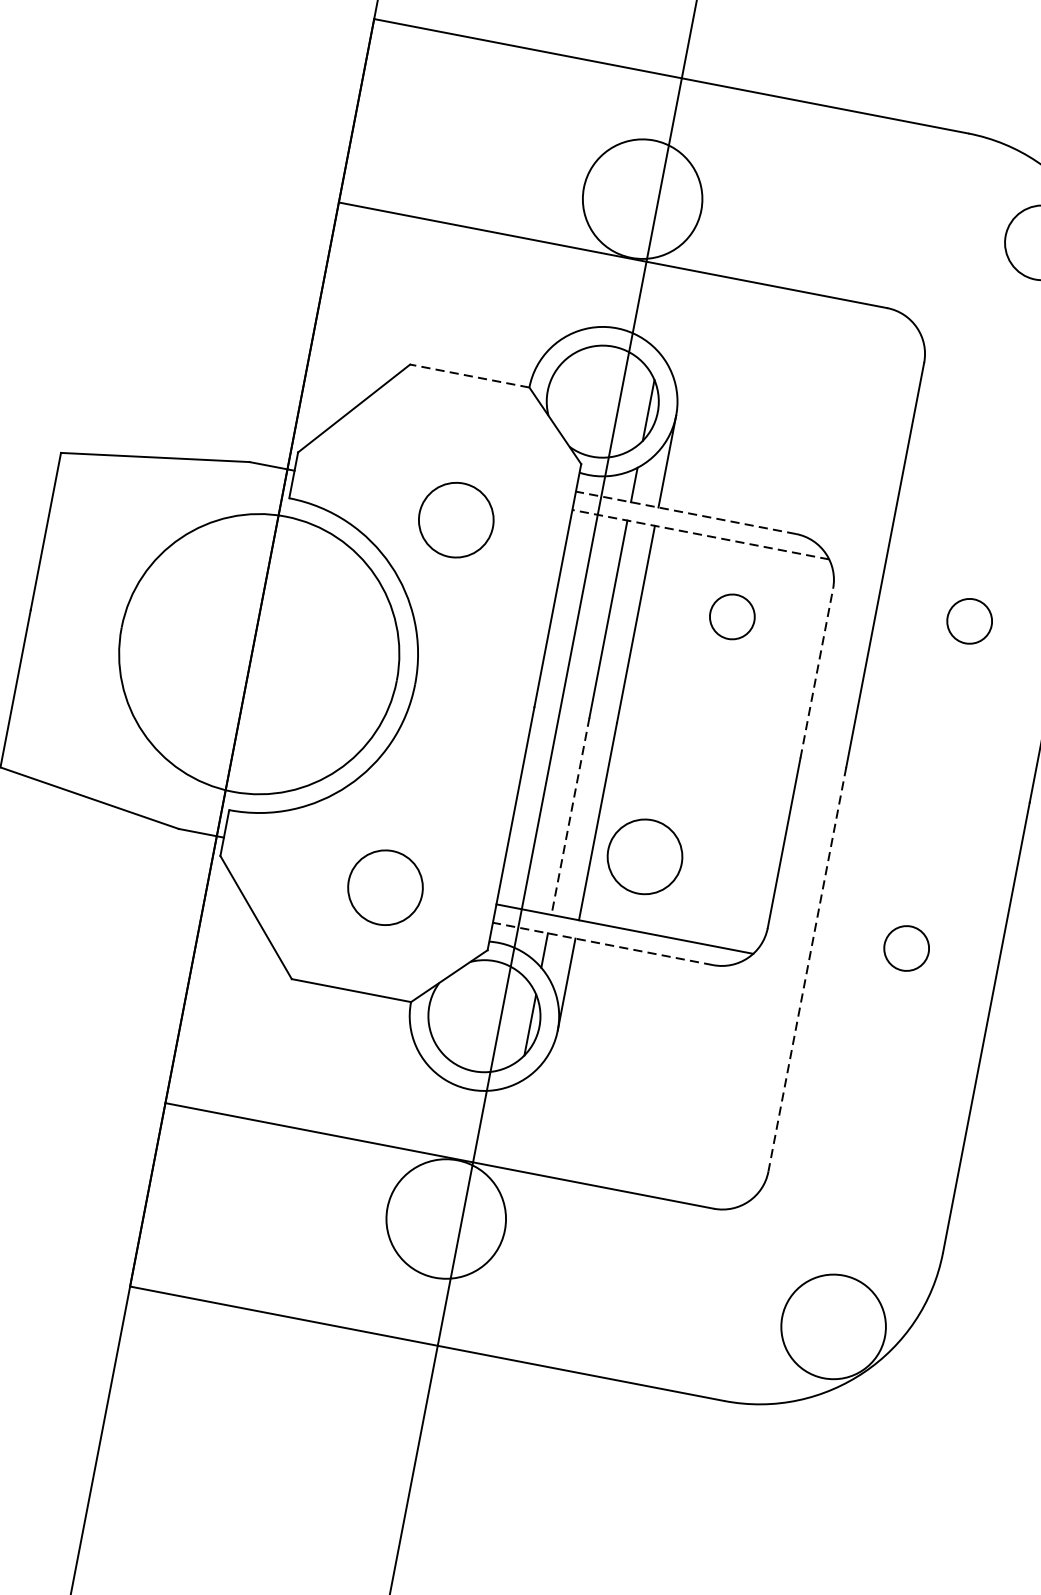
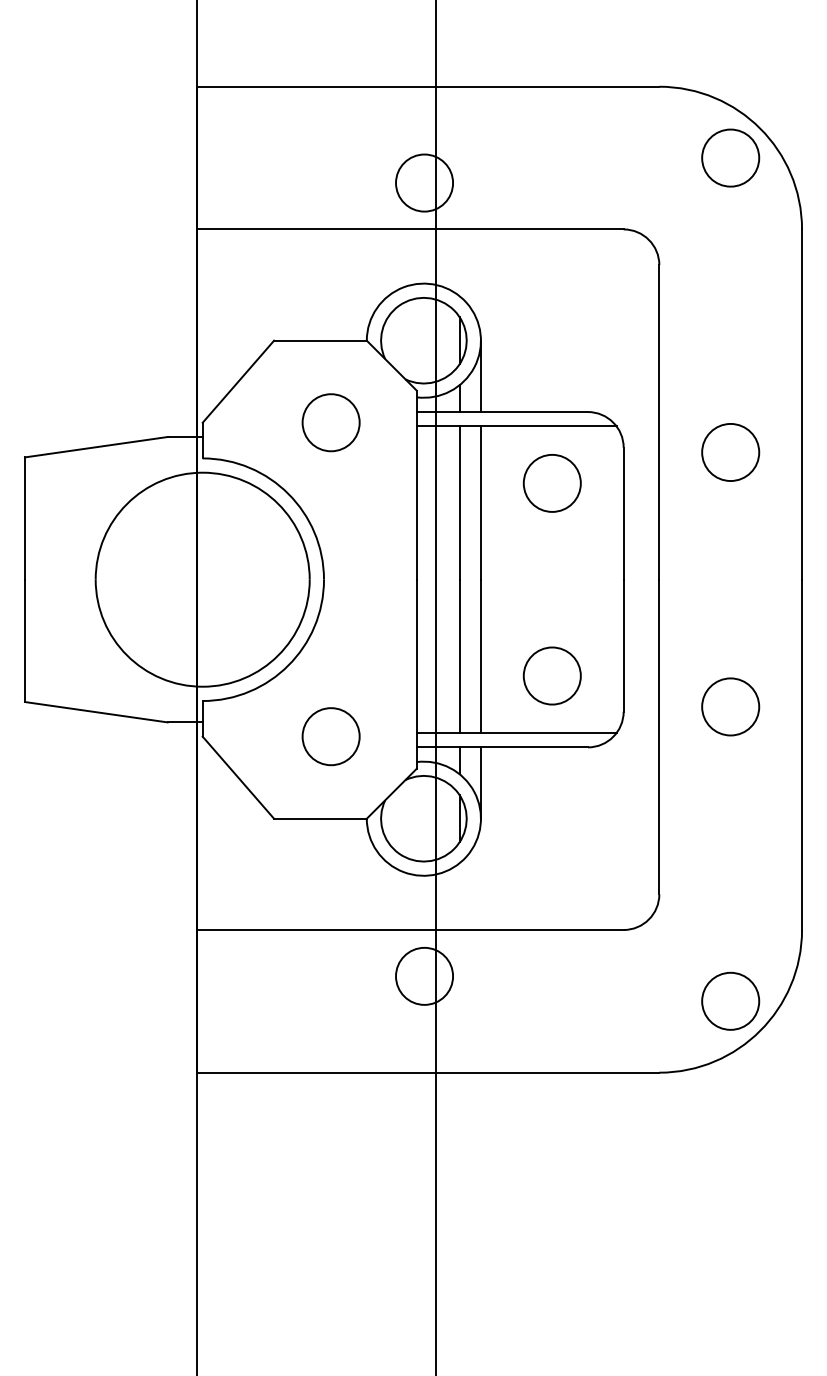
circle: (642, 198) -> (424, 182), size x0.62
line: (468, 375) -> (319, 340), dashed -> solid
line: (686, 513) -> (502, 412), dashed -> solid
circle: (455, 519) -> (330, 422), moved
line: (700, 534) -> (516, 426), dashed -> solid
circle: (731, 616) -> (551, 483), size x1.67
circle: (969, 621) -> (730, 452), size x1.67
line: (816, 673) -> (623, 513), dashed -> solid
line: (570, 816) -> (459, 656), dashed -> solid
circle: (644, 855) -> (551, 675), moved
line: (603, 944) -> (502, 747), dashed -> solid
circle: (906, 947) -> (730, 706), size x1.67
line: (807, 970) -> (659, 737), dashed -> solid
circle: (446, 1217) -> (424, 975), size x0.62
circle: (833, 1325) -> (730, 1000), size x0.71

